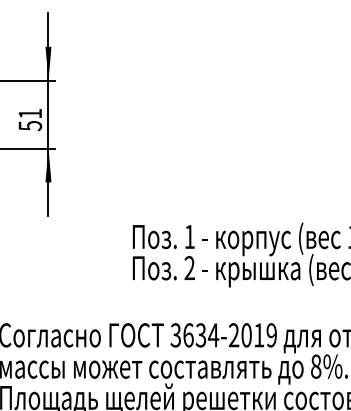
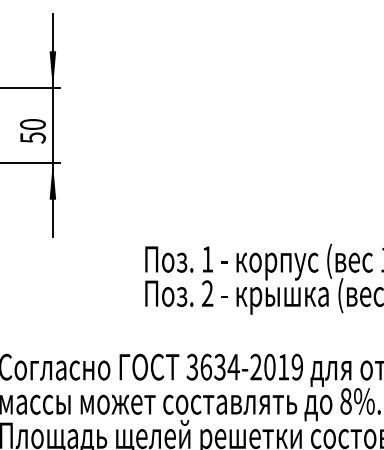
text: (29, 113) -> (32, 124), 51 -> 50

